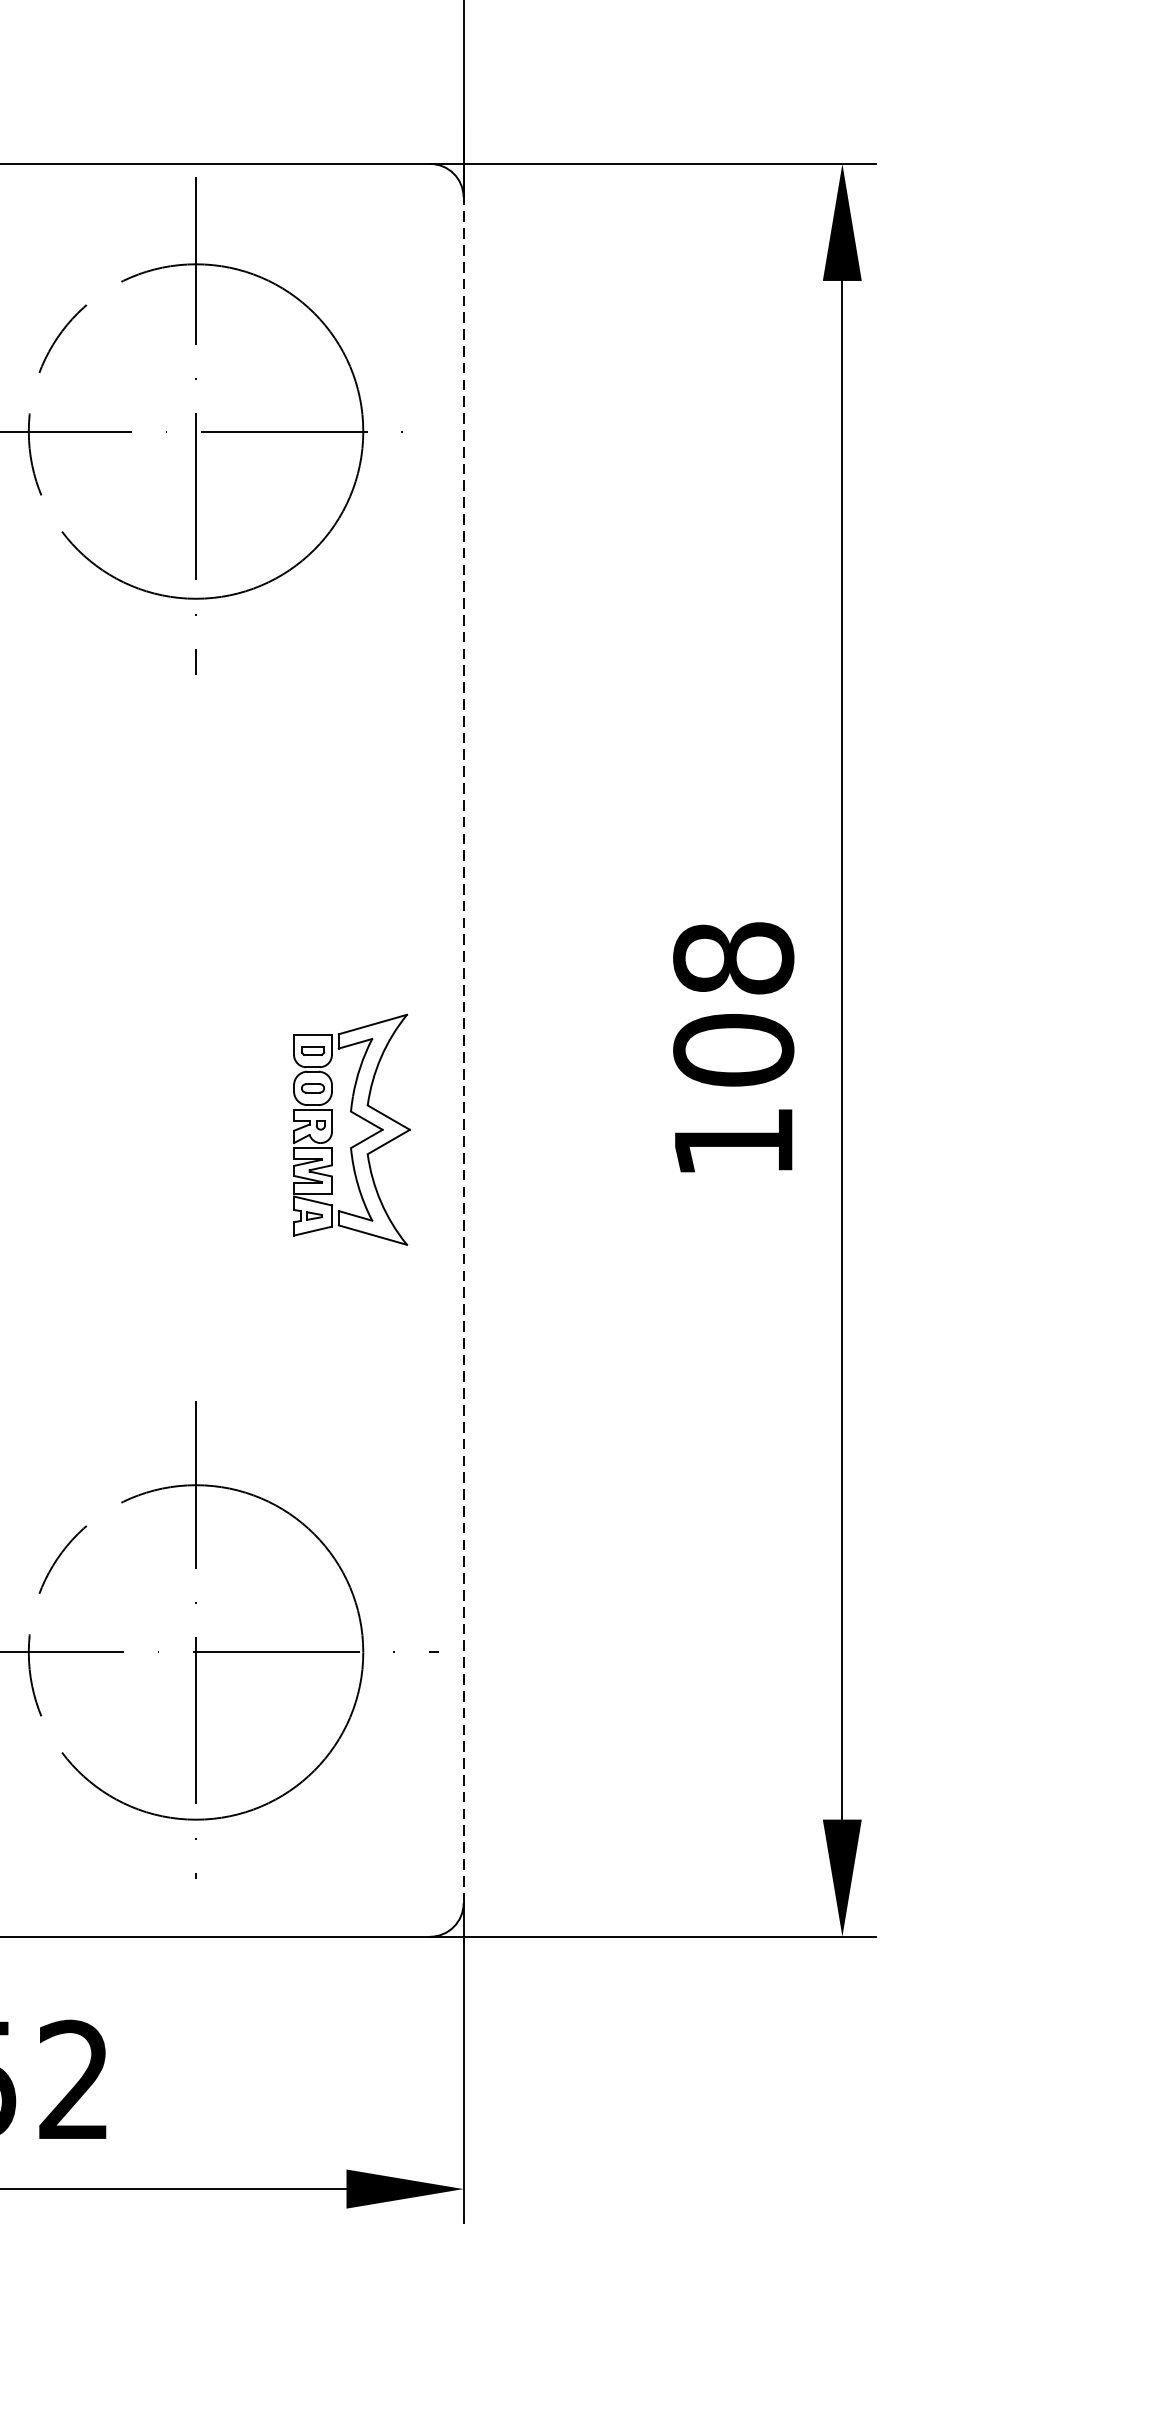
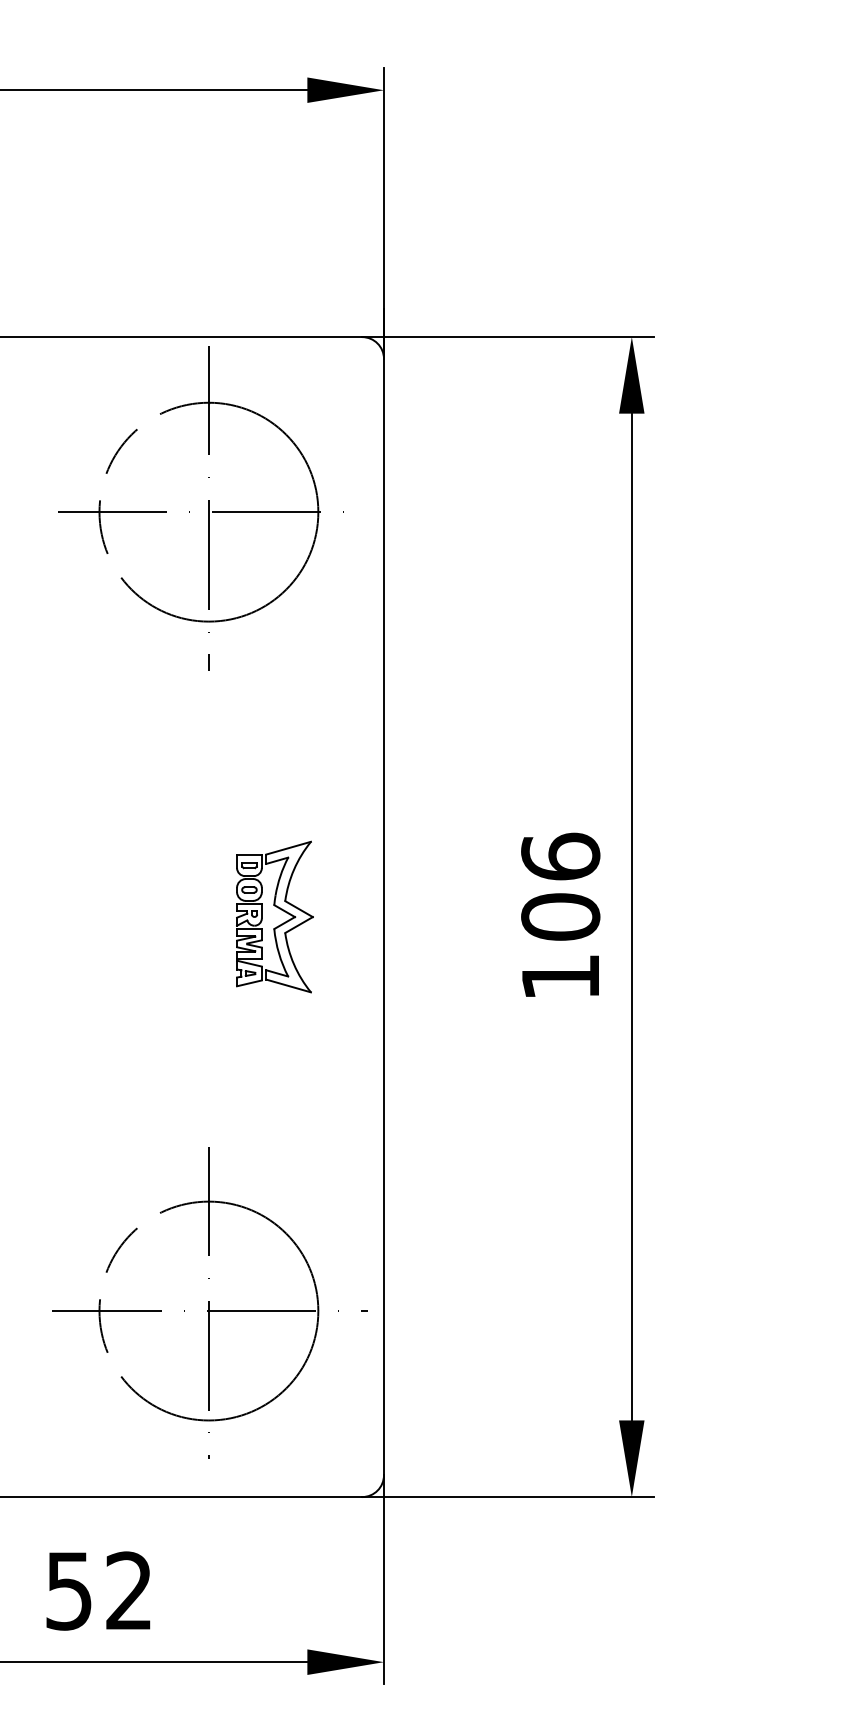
text: (733, 957) -> (560, 856), 108 -> 106
line: (464, 1049) -> (384, 916), dashed -> solid
part: (355, 1116) -> (277, 908), moved

